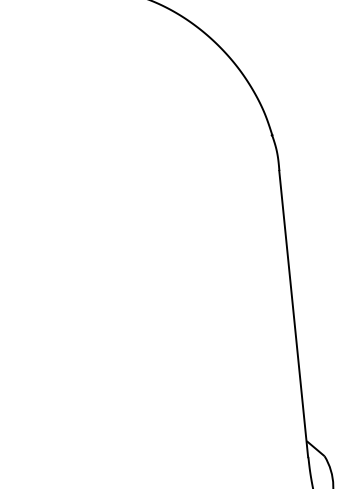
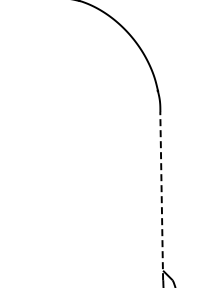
line: (293, 313) -> (161, 195), solid -> dashed

